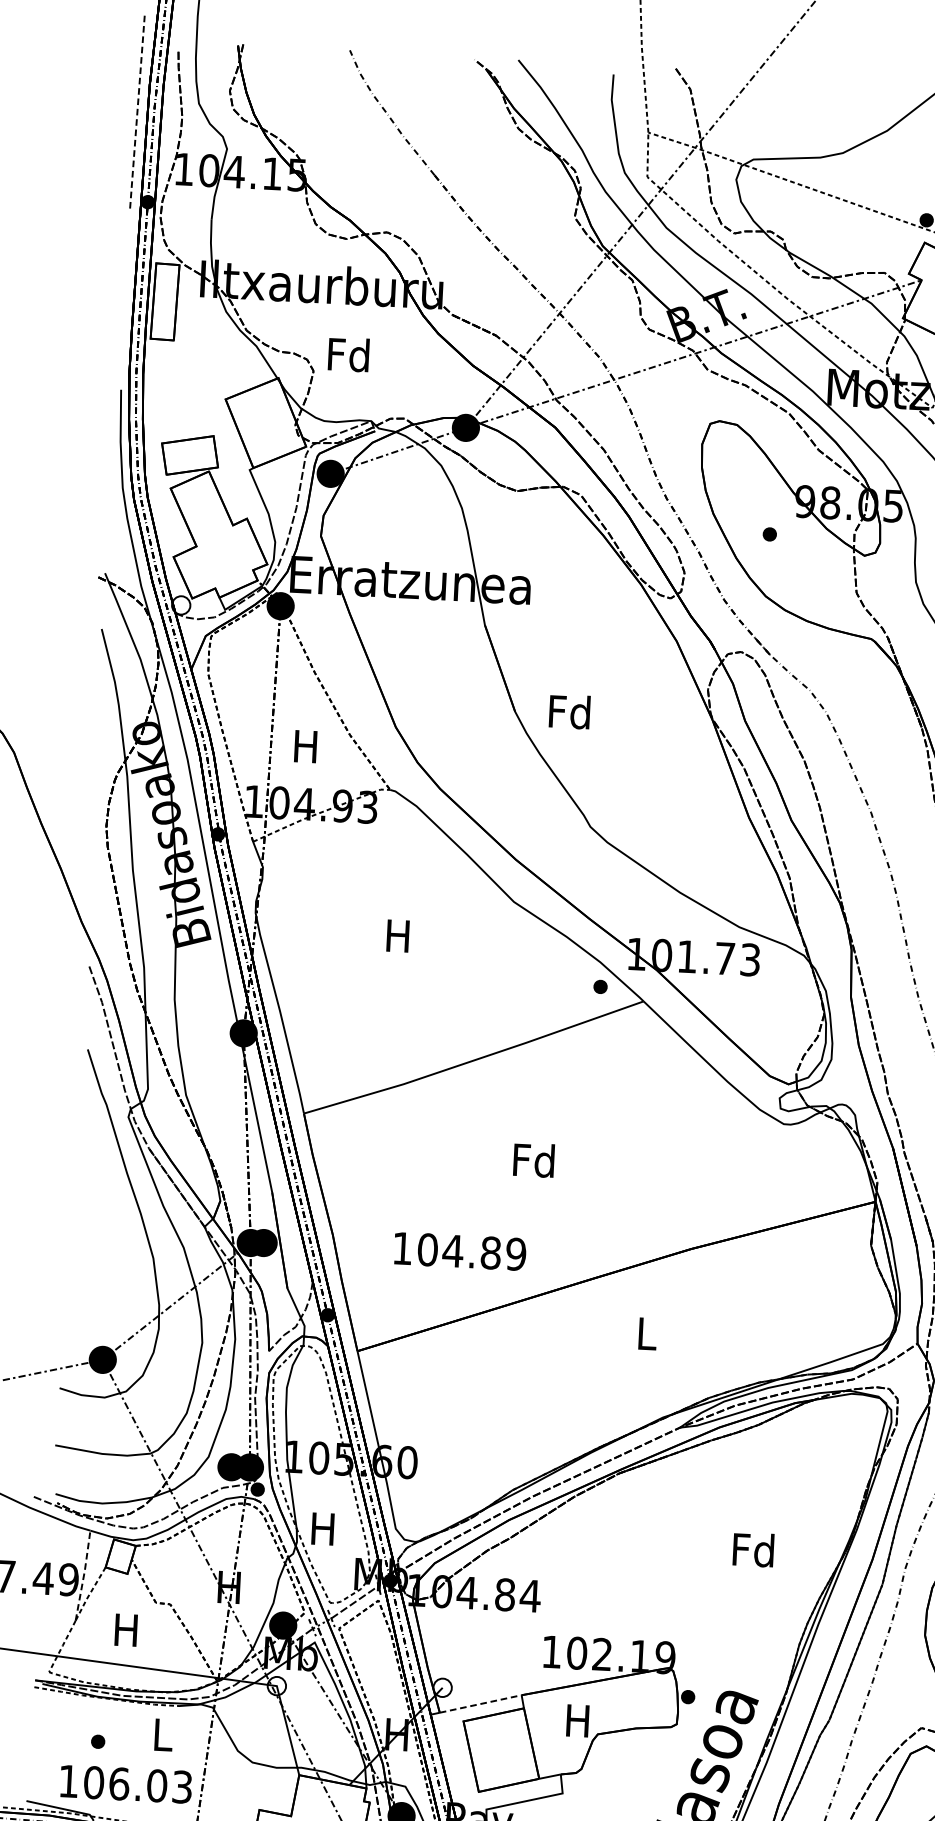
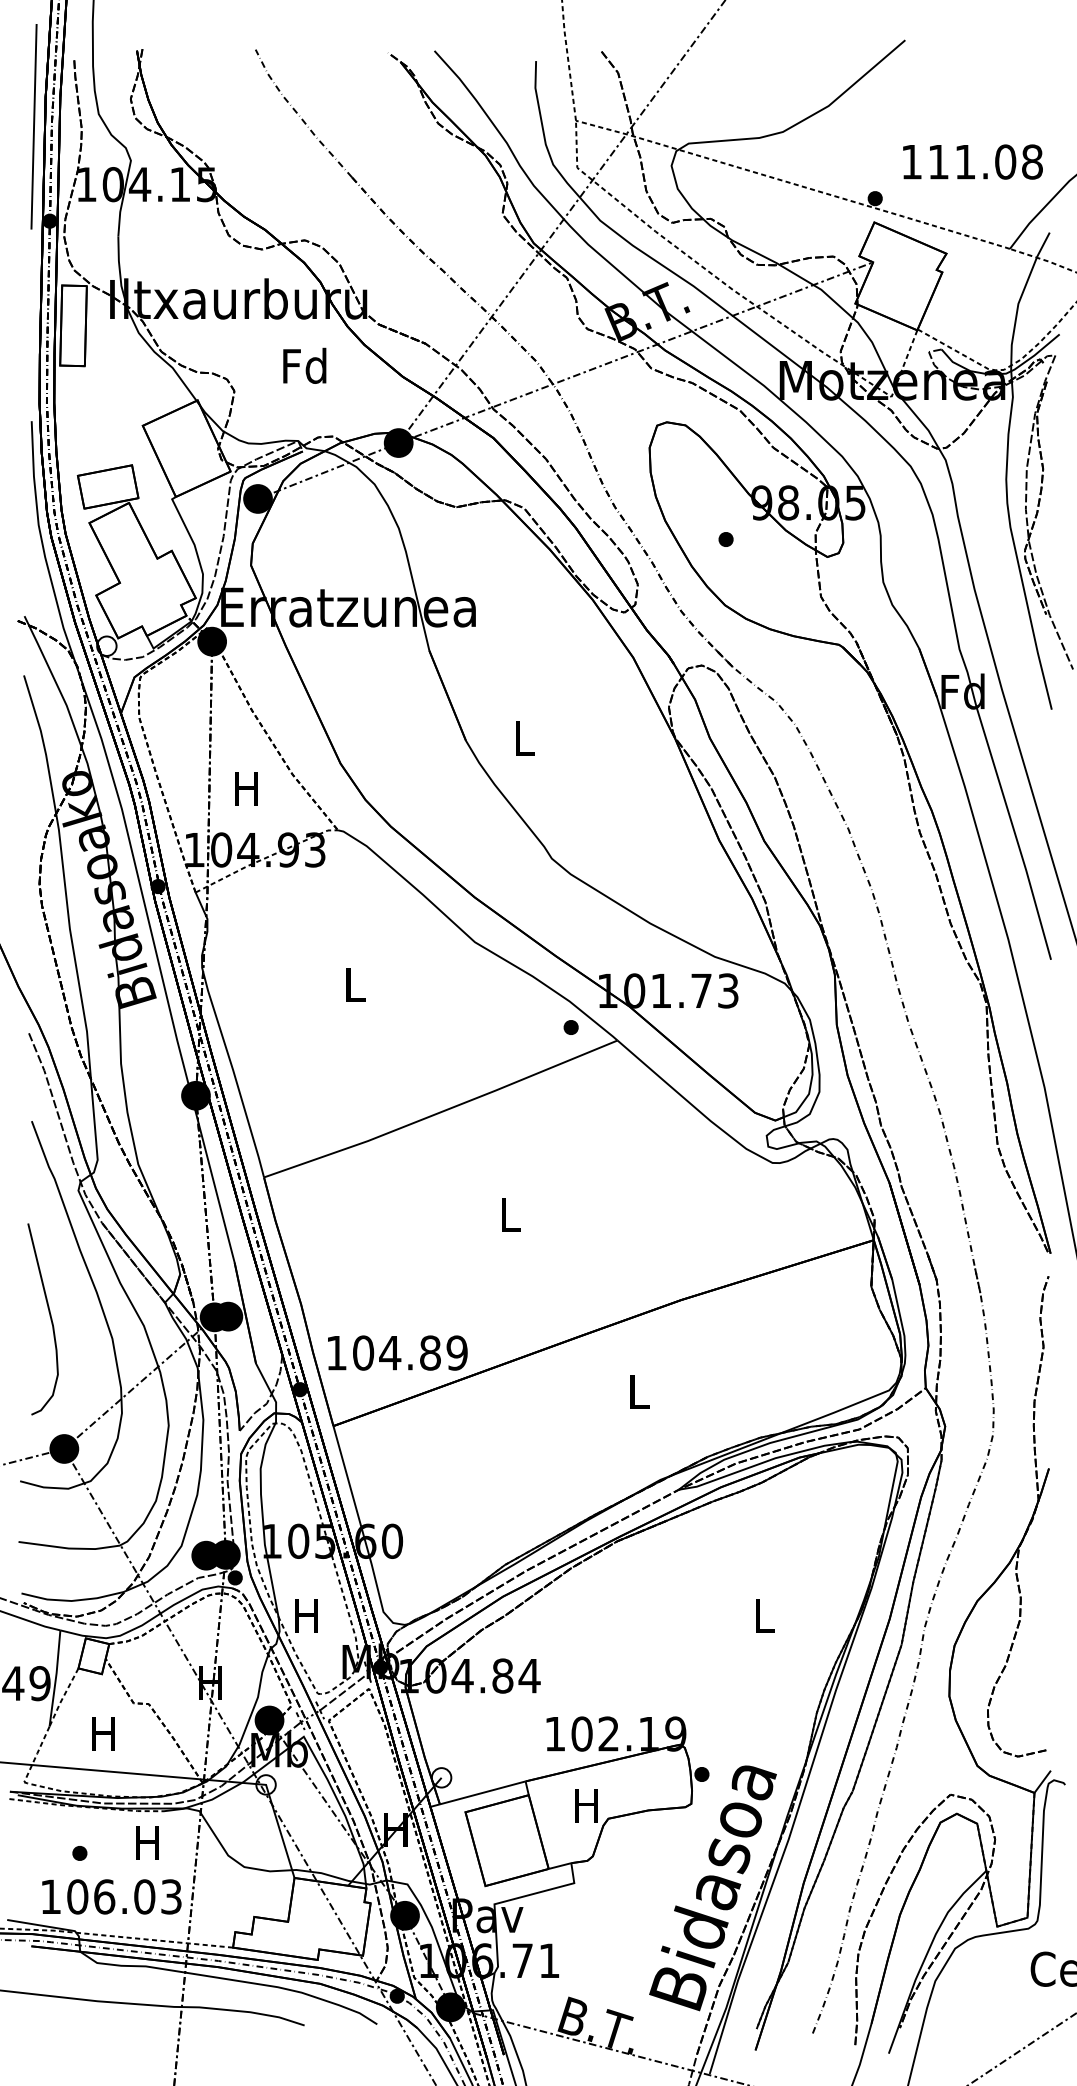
line: (137, 112) -> (34, 126), dashed -> solid
text: (348, 354) -> (304, 365), moved
text: (569, 712) -> (523, 738), Fd -> L
text: (397, 935) -> (353, 984), H -> L
text: (533, 1160) -> (509, 1214), Fd -> L
curve: (95, 1234) -> (49, 1316), added
text: (459, 1250) -> (397, 1352), moved
text: (752, 1550) -> (762, 1615), Fd -> L
line: (84, 1574) -> (56, 1677), dashed -> solid
line: (481, 1703) -> (483, 1792), dashed -> solid
text: (162, 1734) -> (147, 1842), L -> H

